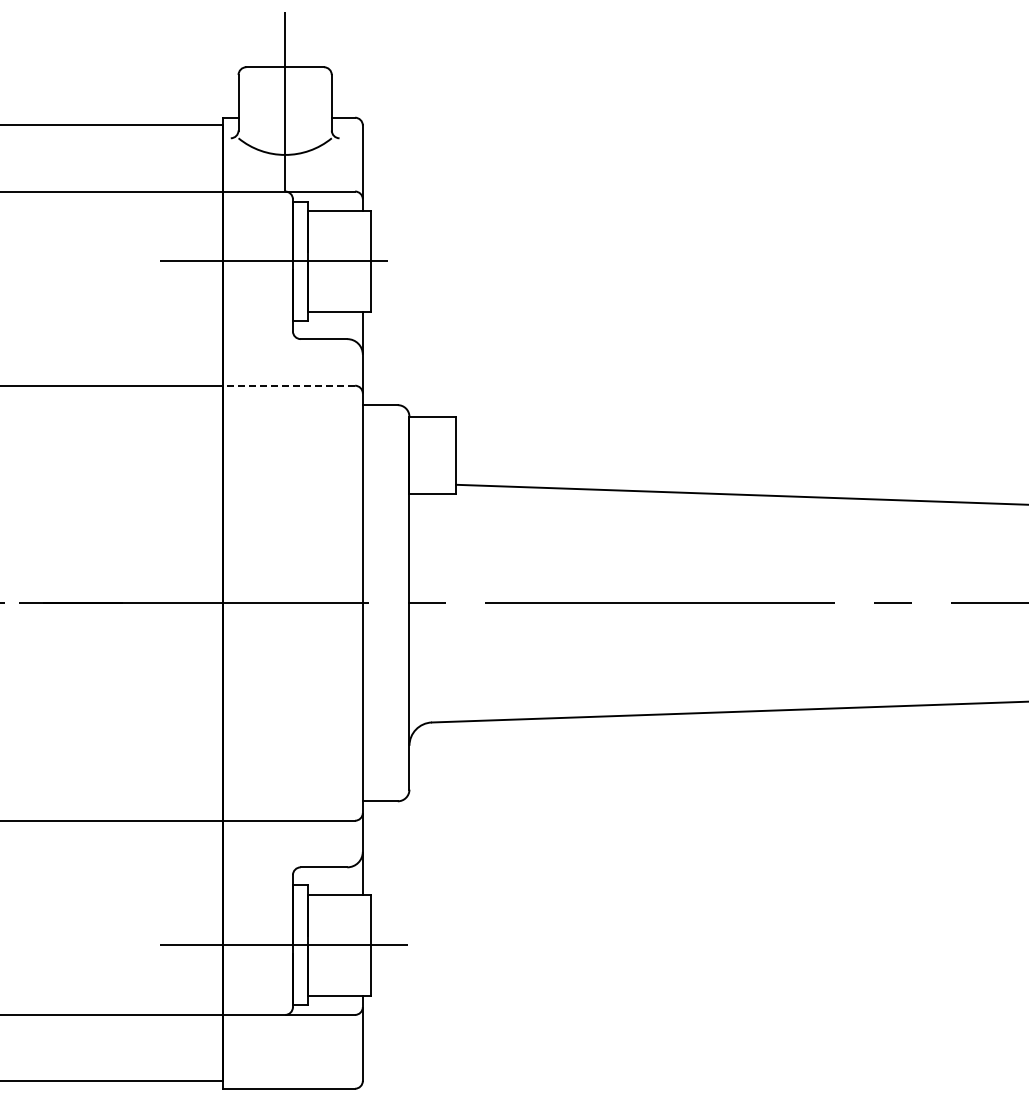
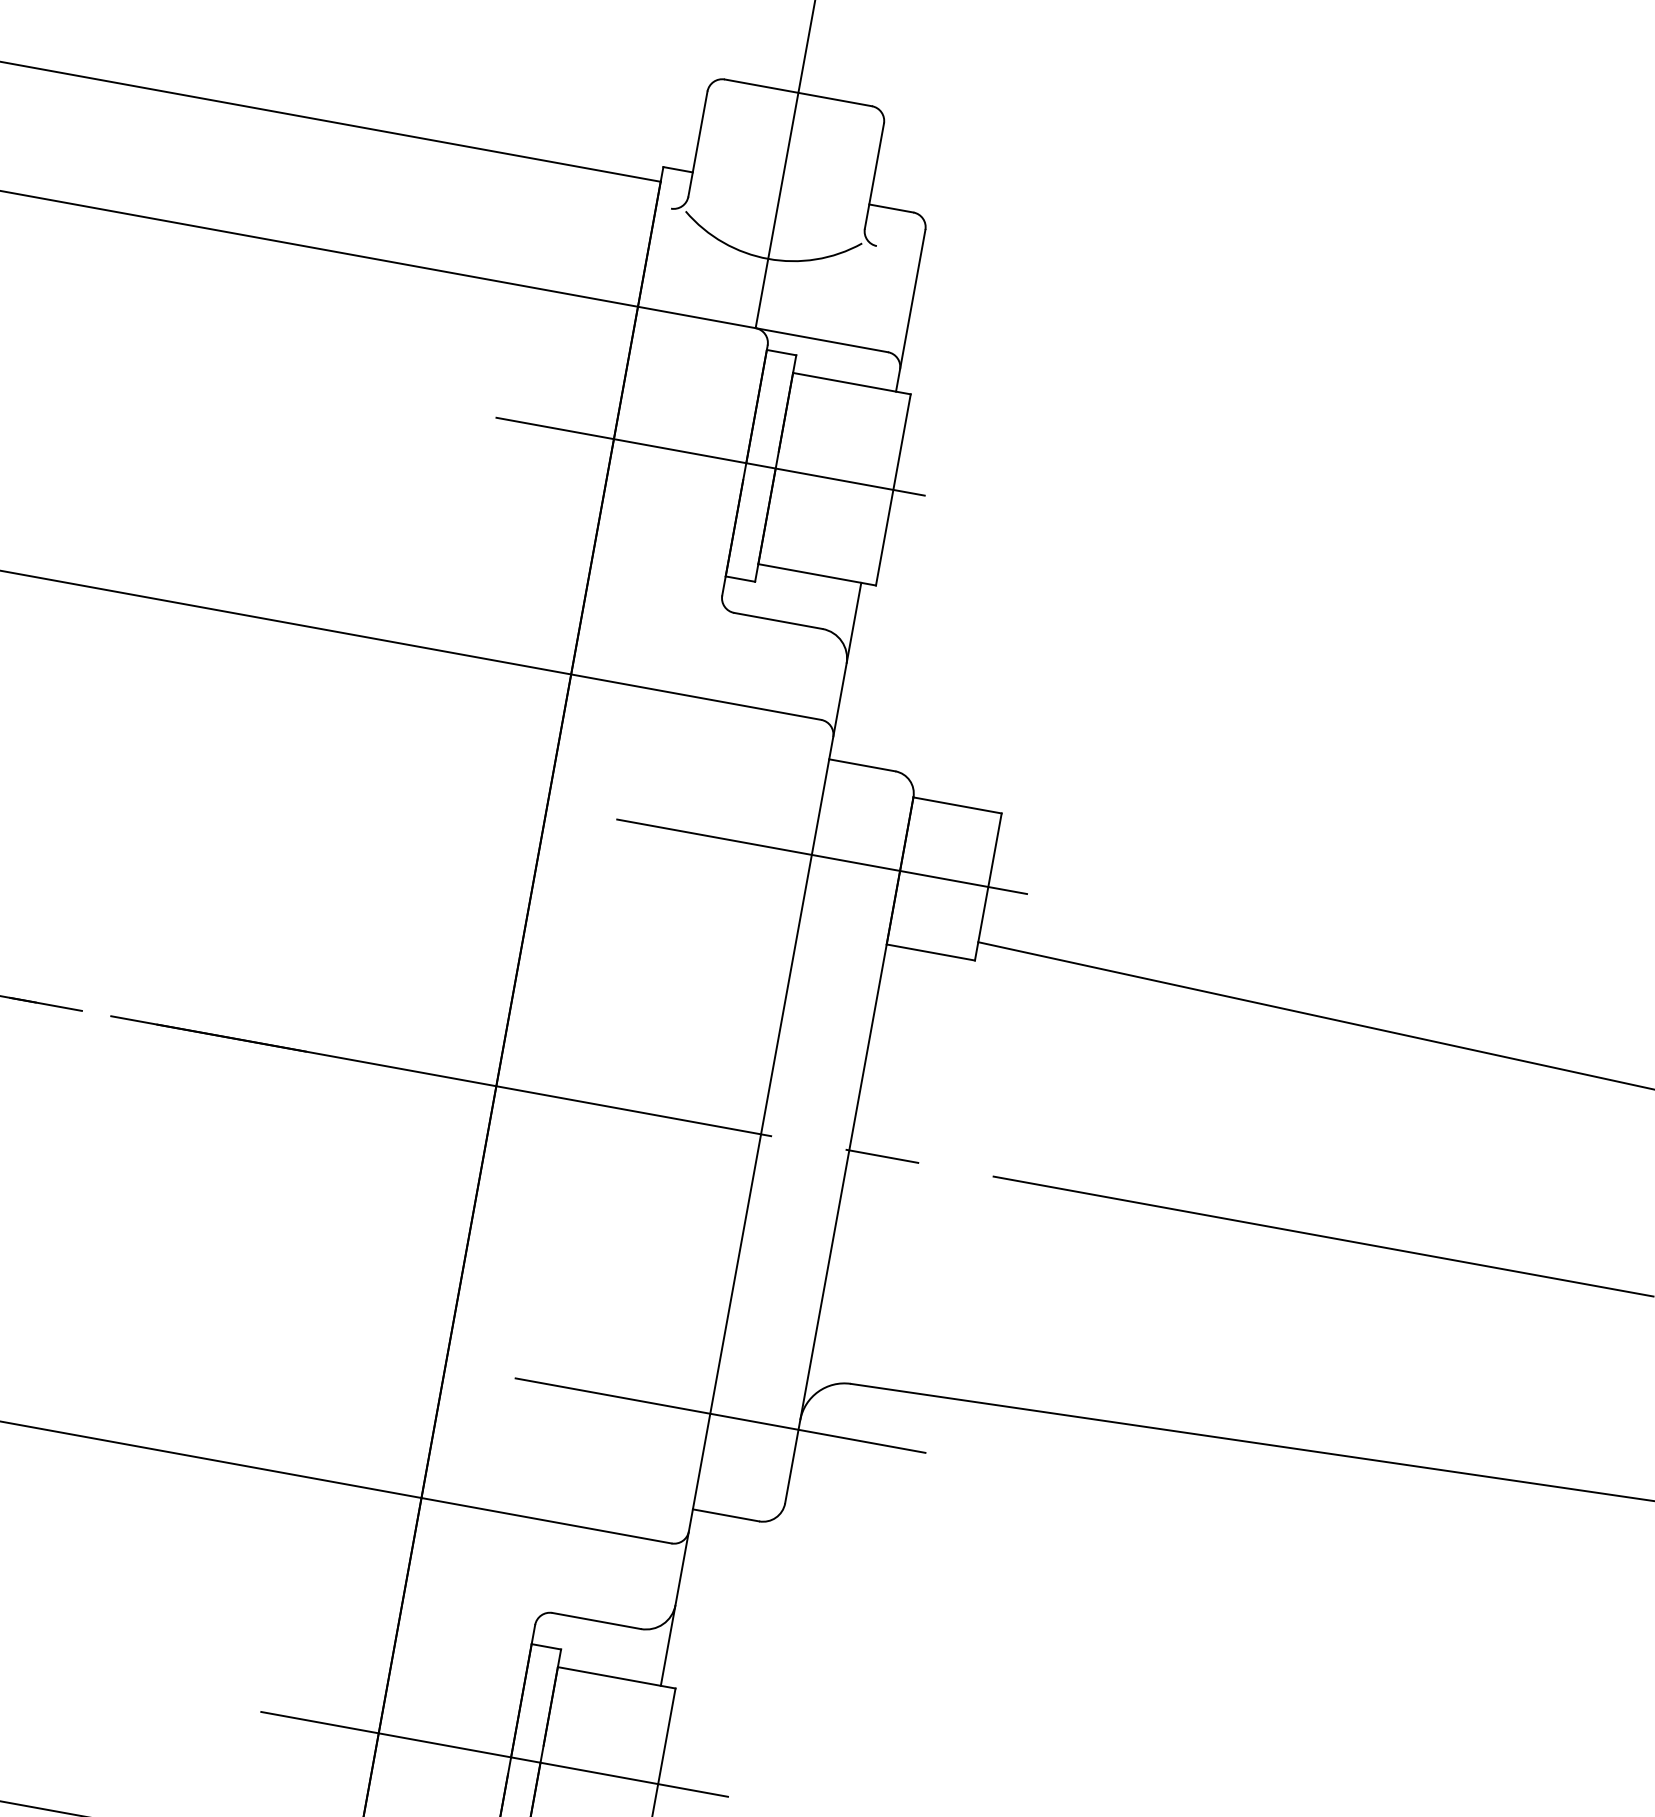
line: (288, 385) -> (695, 696), dashed -> solid
line: (368, 455) -> (822, 856), added
line: (368, 750) -> (721, 1415), added

